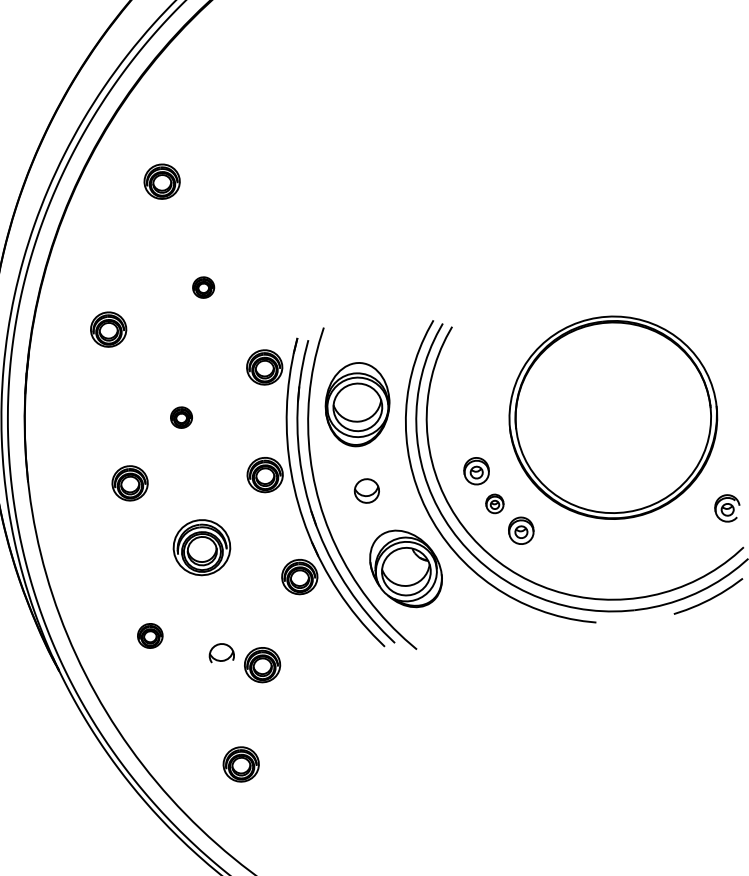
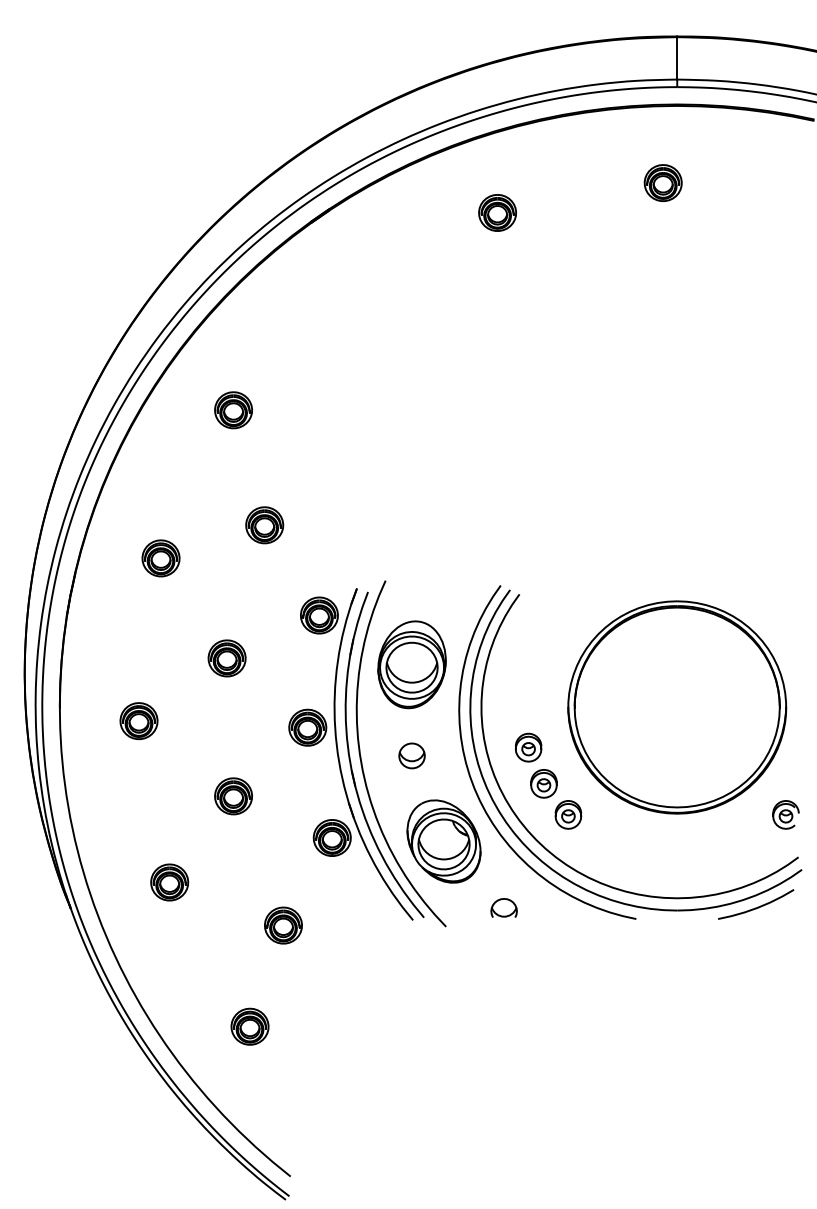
part: (203, 287) -> (264, 525), size x1.67
part: (181, 417) -> (226, 658), size x1.67
part: (129, 482) -> (138, 720), moved
part: (494, 503) -> (543, 783), size x1.43
part: (201, 547) -> (233, 796), size x0.62
part: (150, 635) -> (169, 882), size x1.43
part: (220, 652) -> (503, 907), moved

